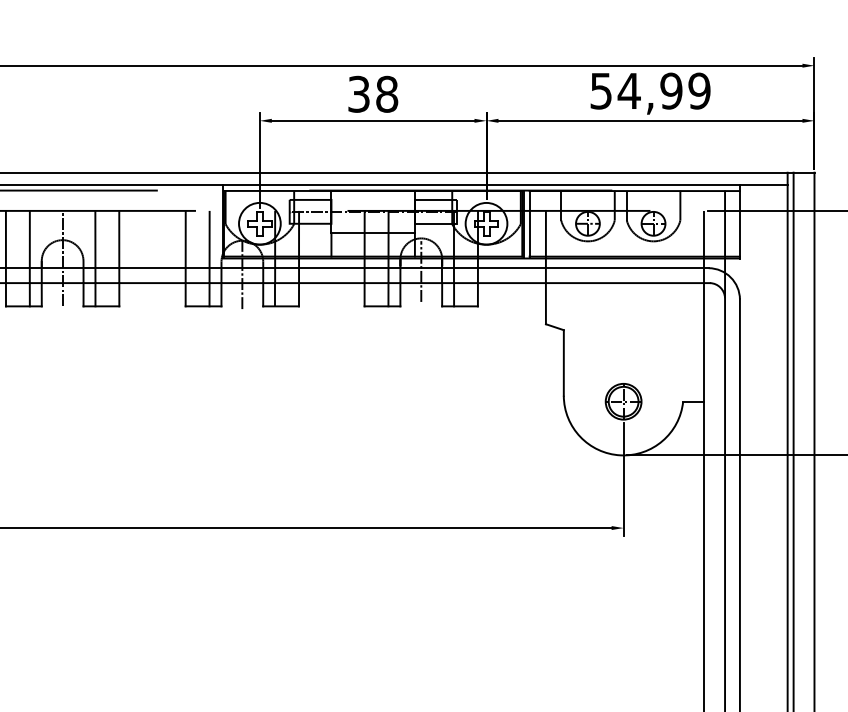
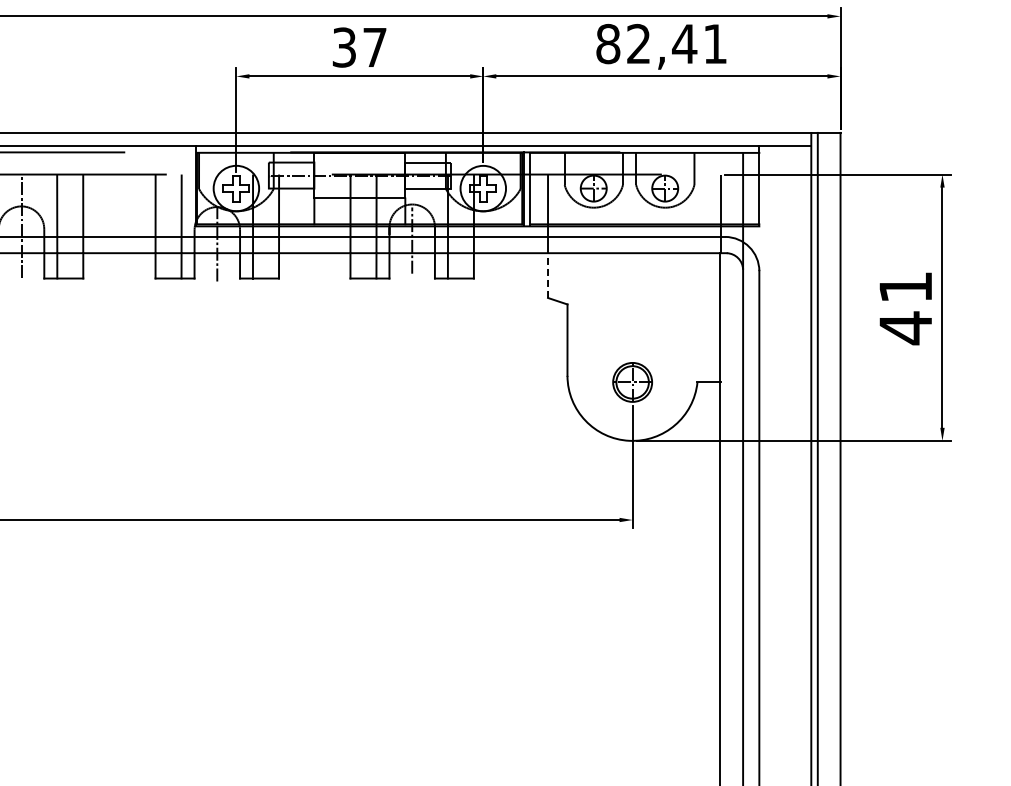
text: (650, 90) -> (661, 43), 54,99 -> 82,41
text: (387, 94) -> (375, 47), 38 -> 37
line: (546, 303) -> (548, 275), solid -> dashed

